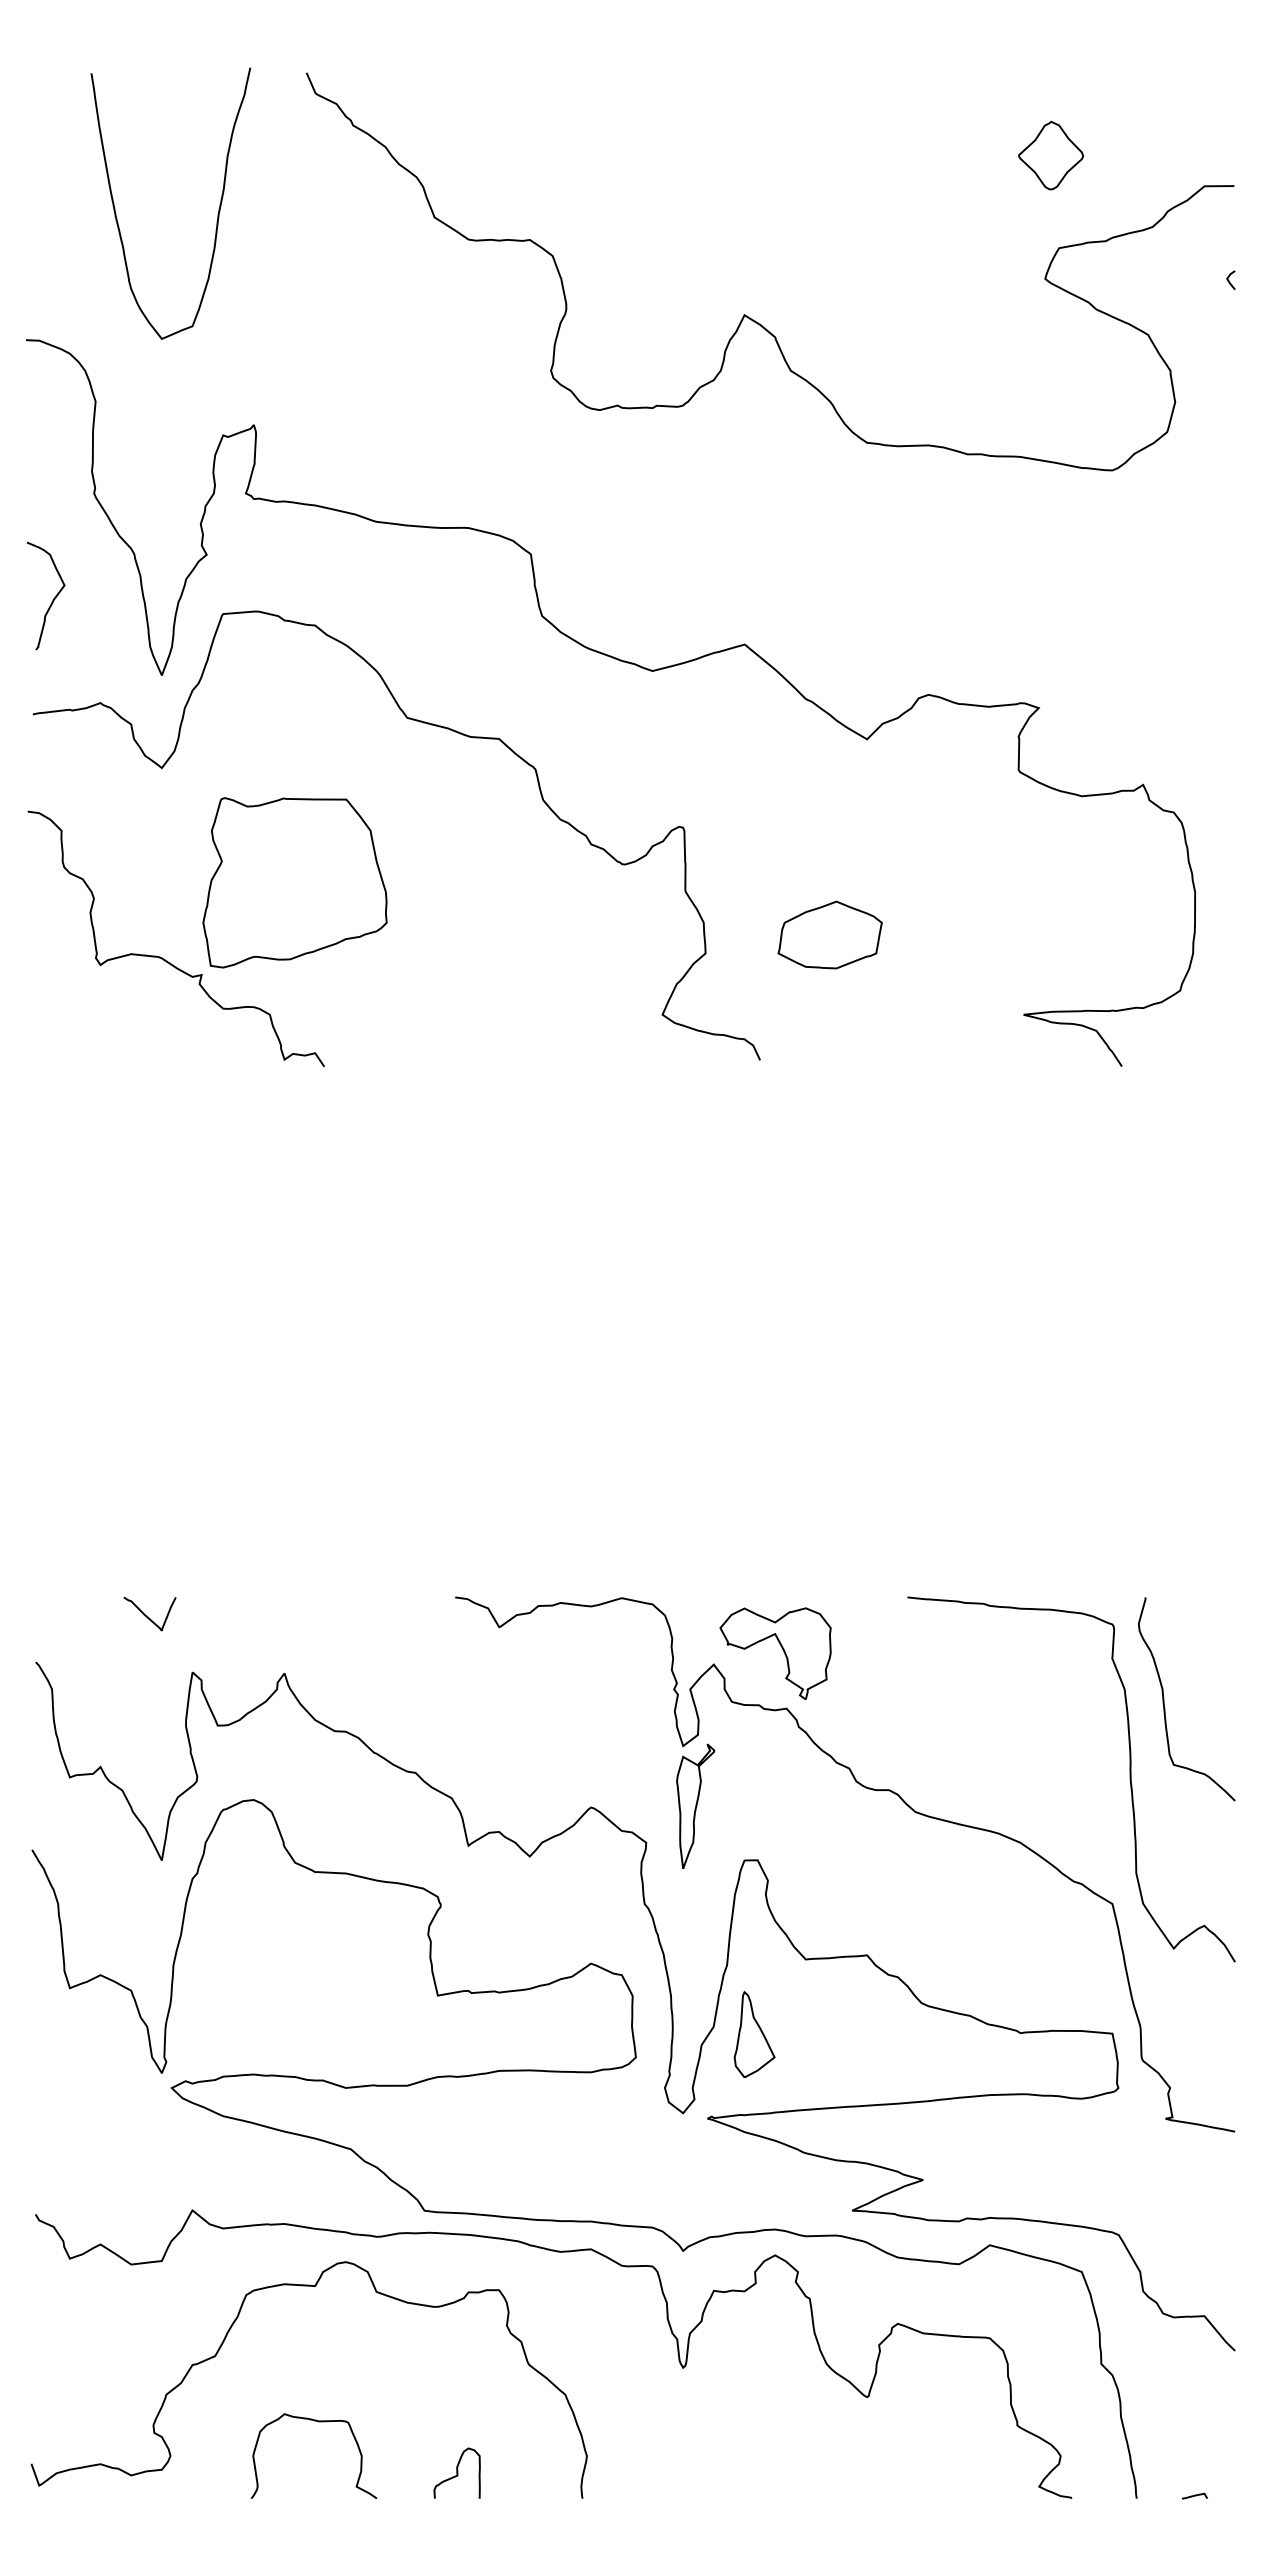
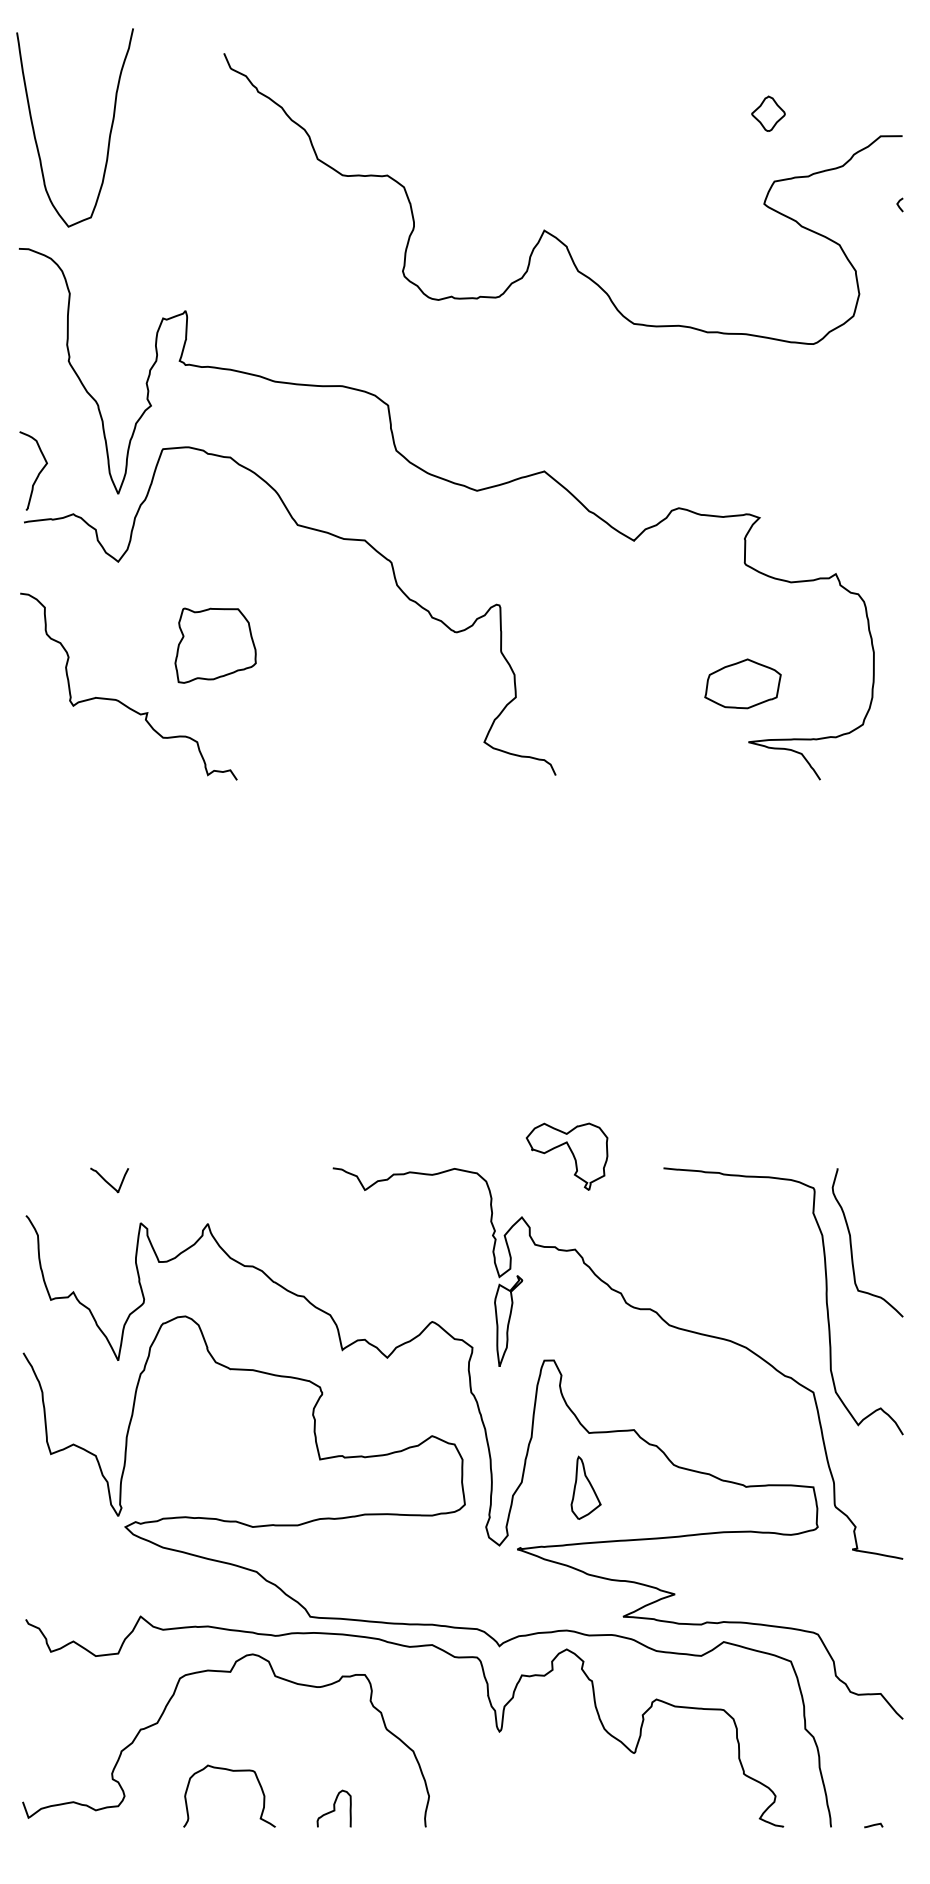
part: (1050, 155) -> (768, 113), size x0.7
curve: (217, 214) -> (109, 135), moved
curve: (52, 599) -> (38, 473), moved
part: (294, 882) -> (215, 645), size x0.6
part: (829, 934) -> (742, 683), moved
part: (781, 1648) -> (571, 1152), moved
part: (754, 2033) -> (586, 1487), moved

